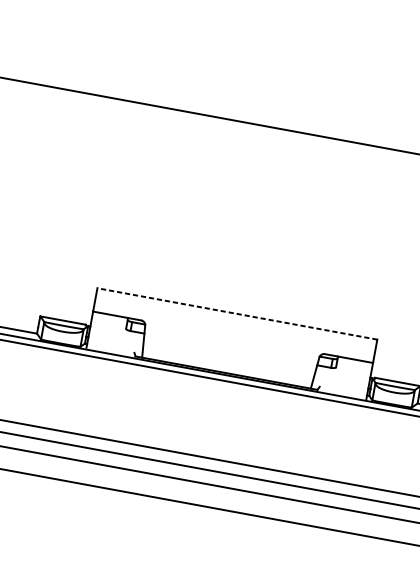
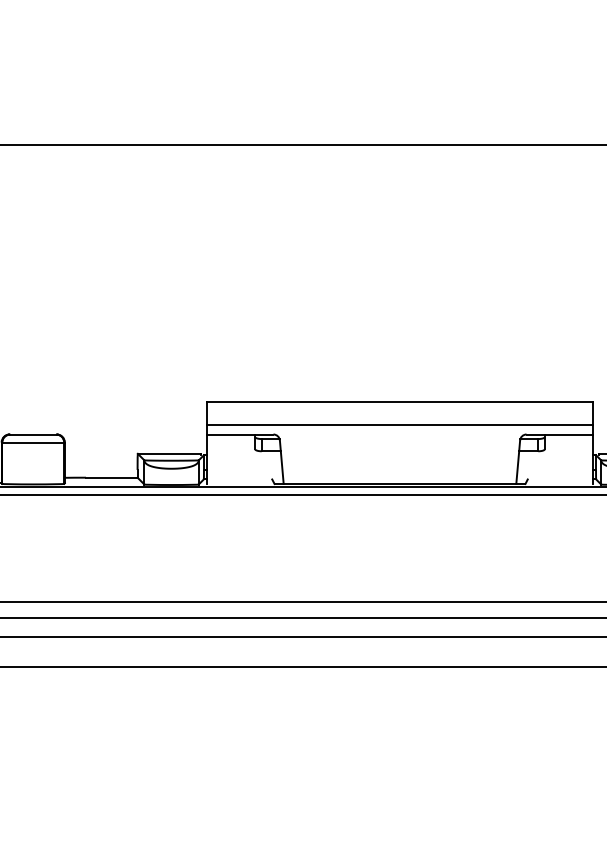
line: (236, 314) -> (399, 402), dashed -> solid
line: (234, 330) -> (400, 424), added

